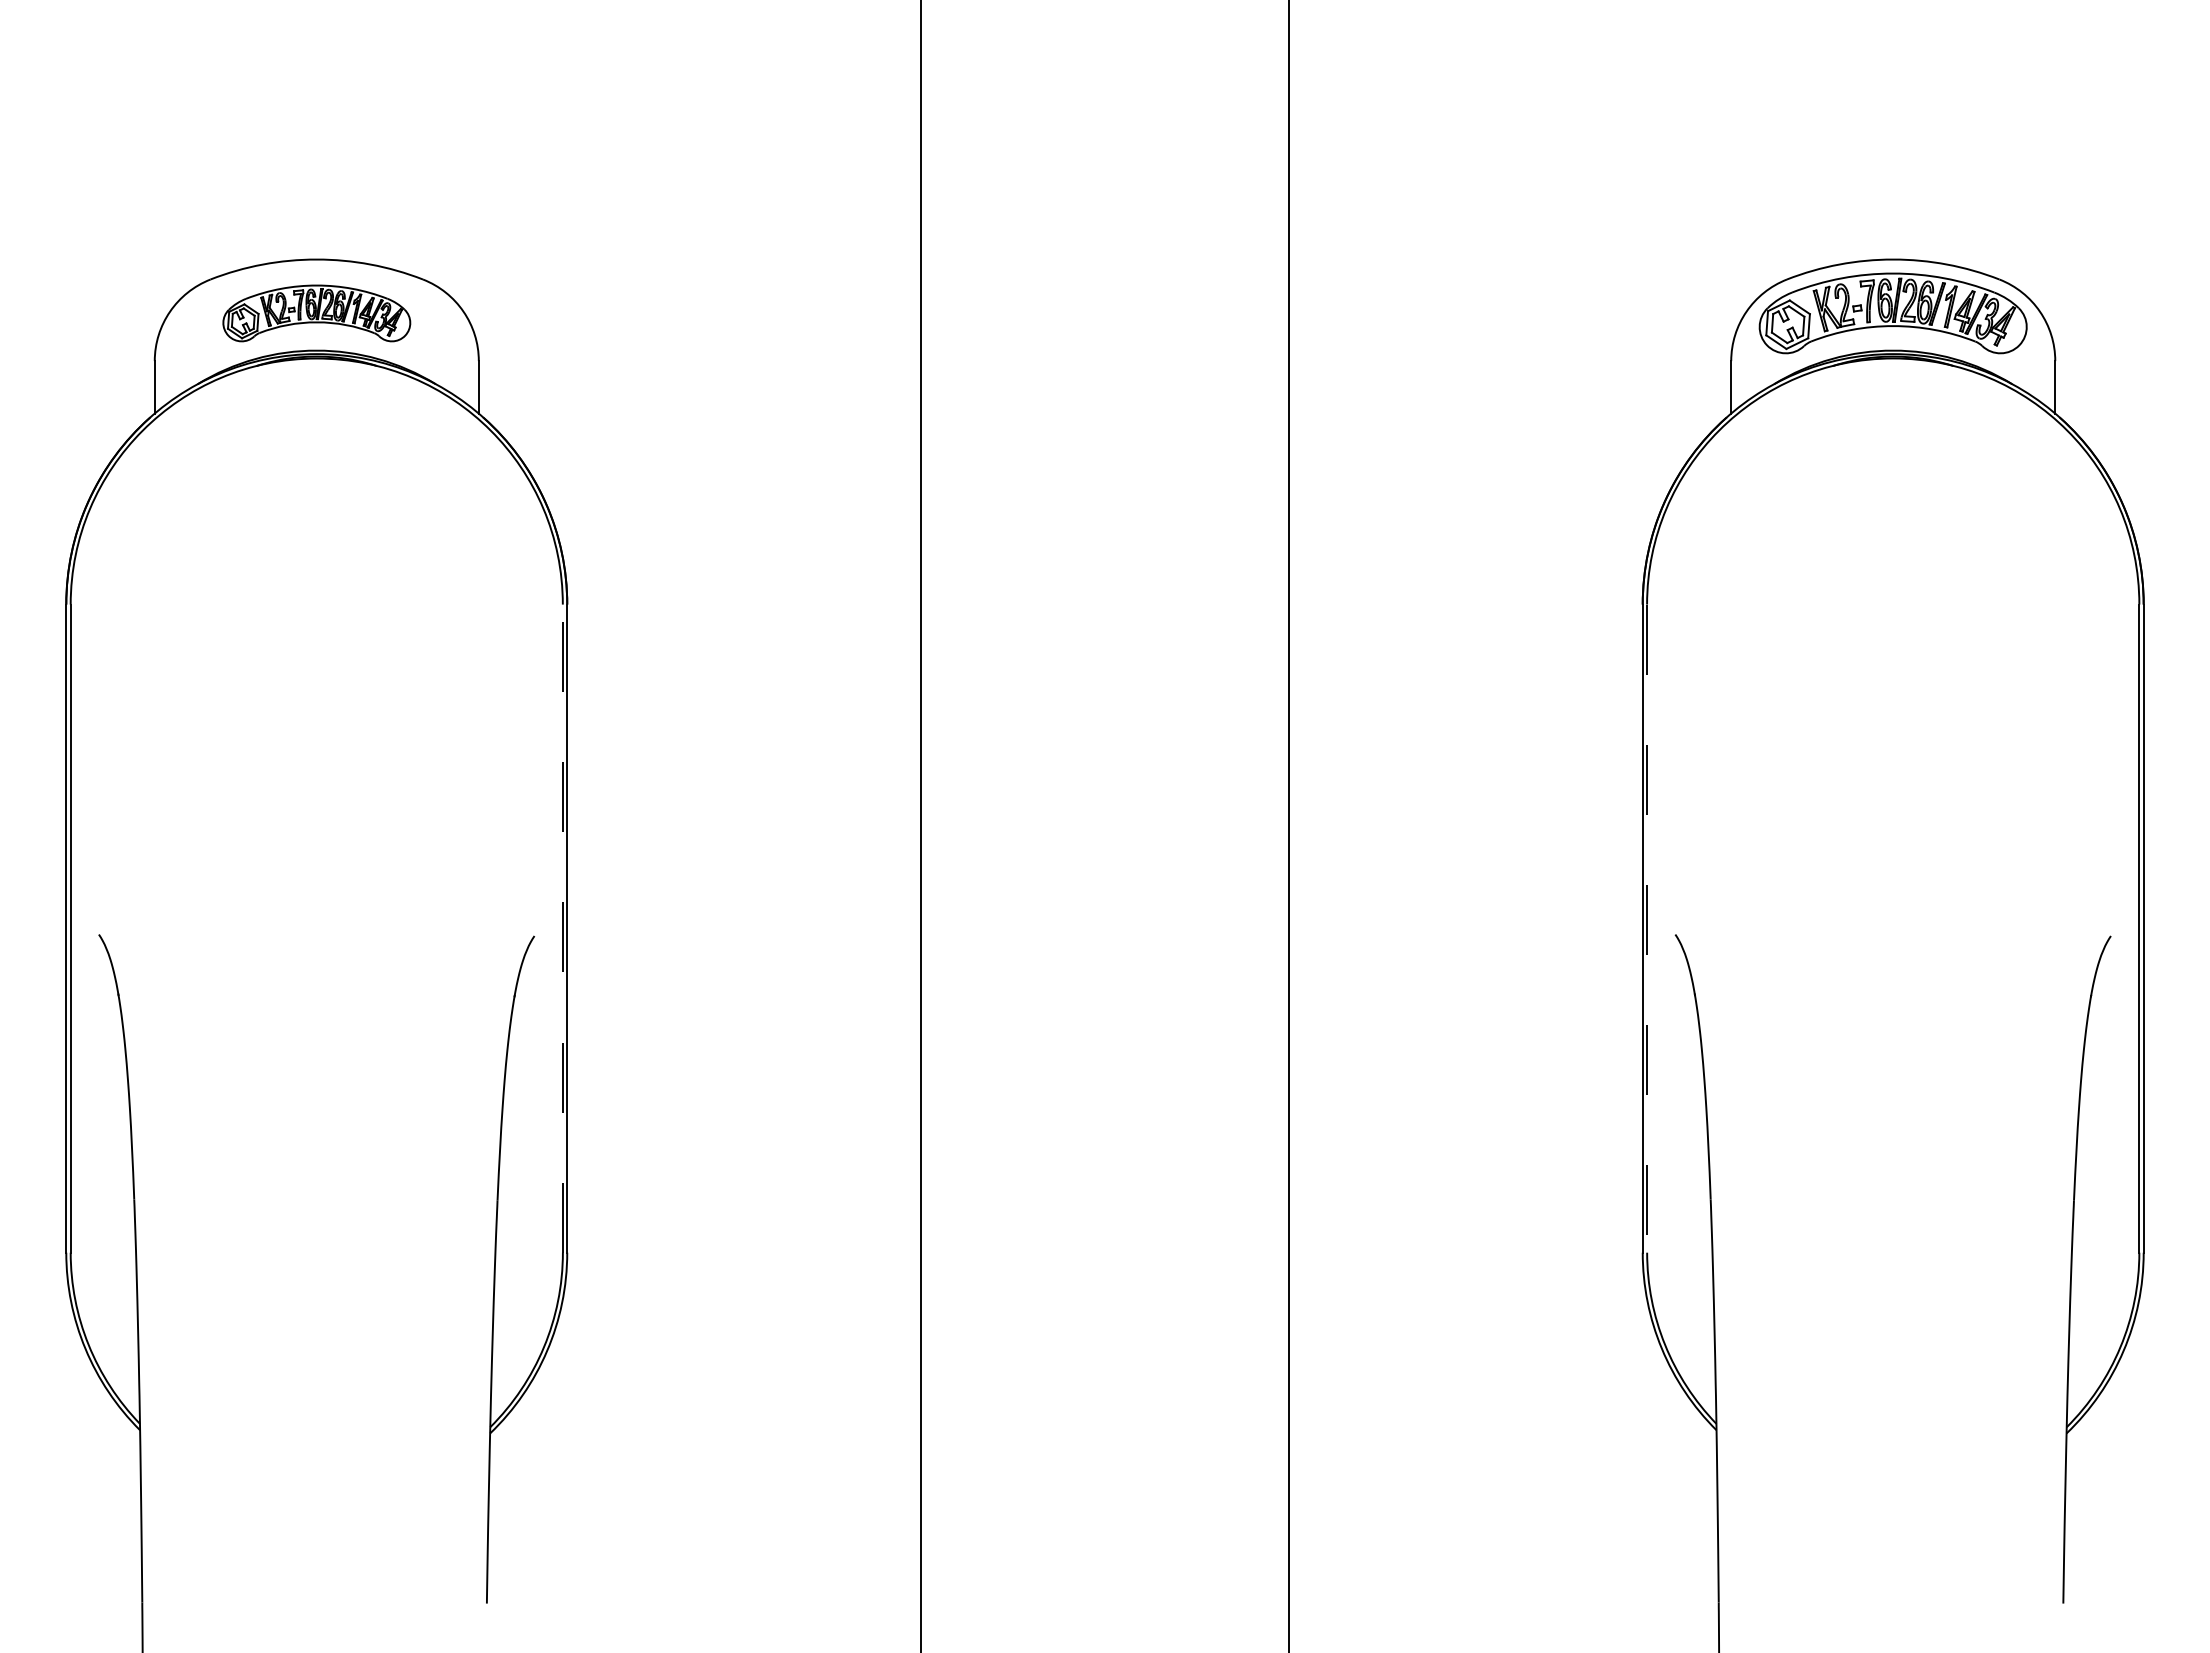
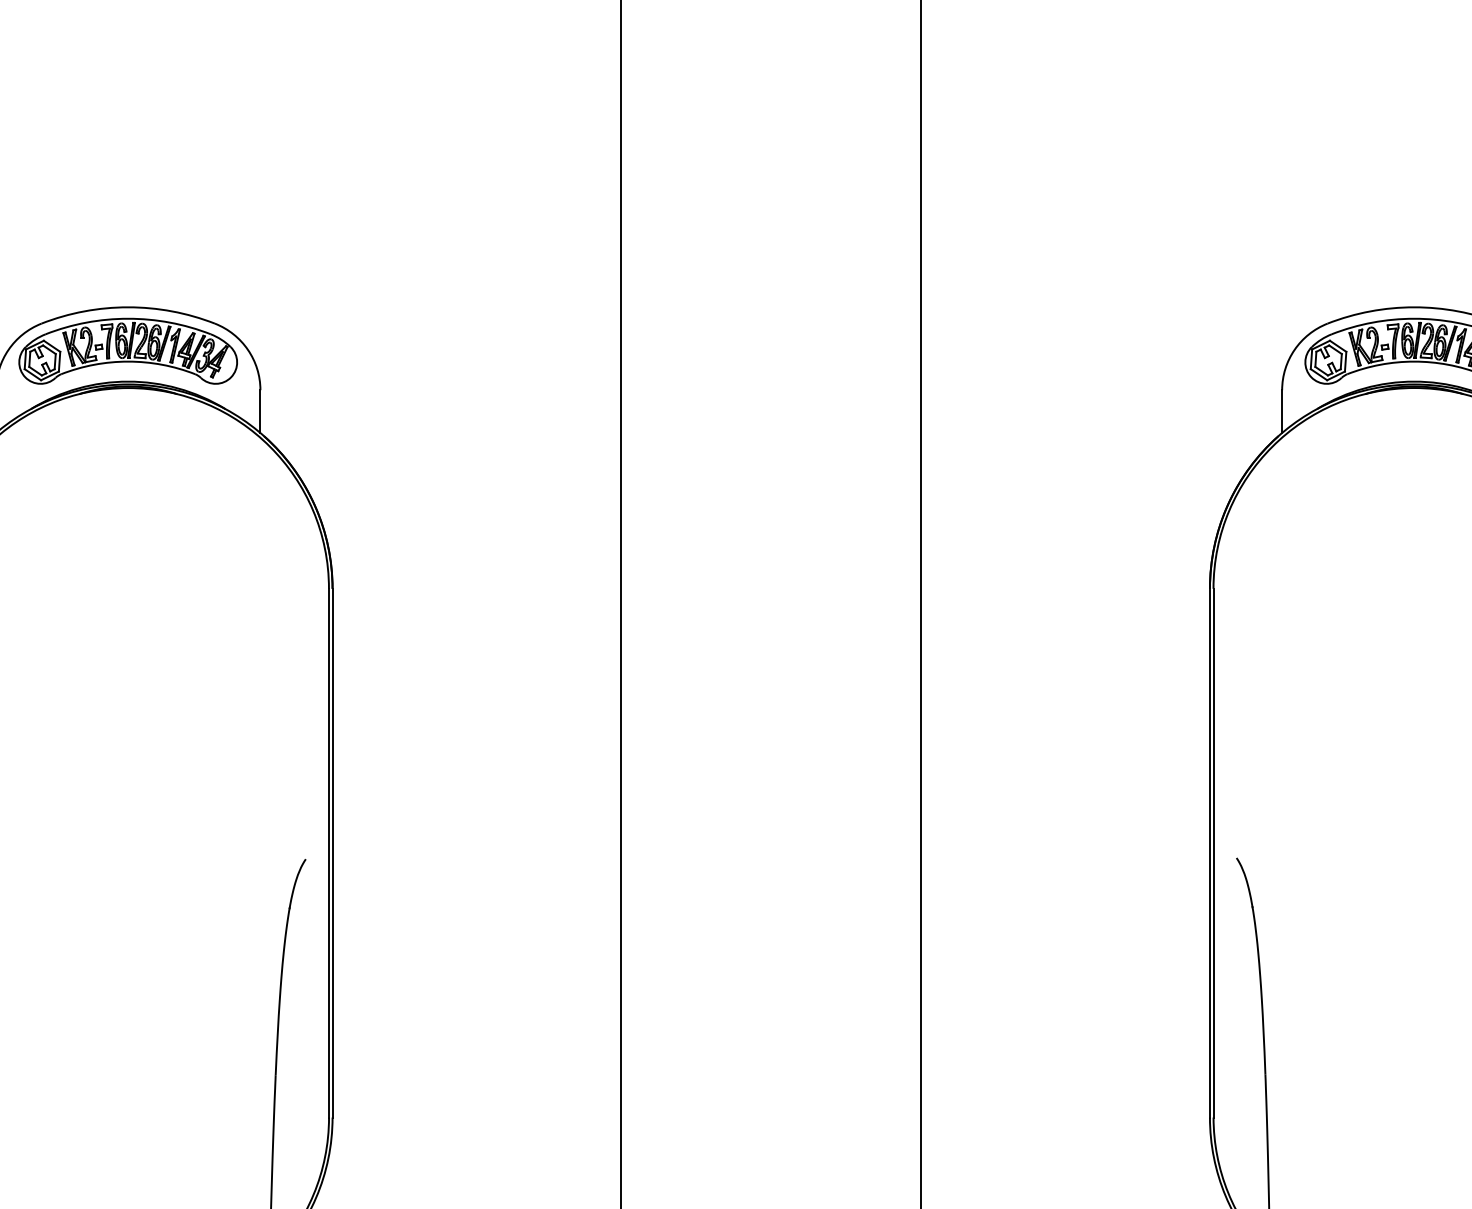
part: (316, 313) -> (128, 351), size x1.43
line: (562, 928) -> (328, 853), dashed -> solid
line: (1647, 929) -> (1213, 853), dashed -> solid

